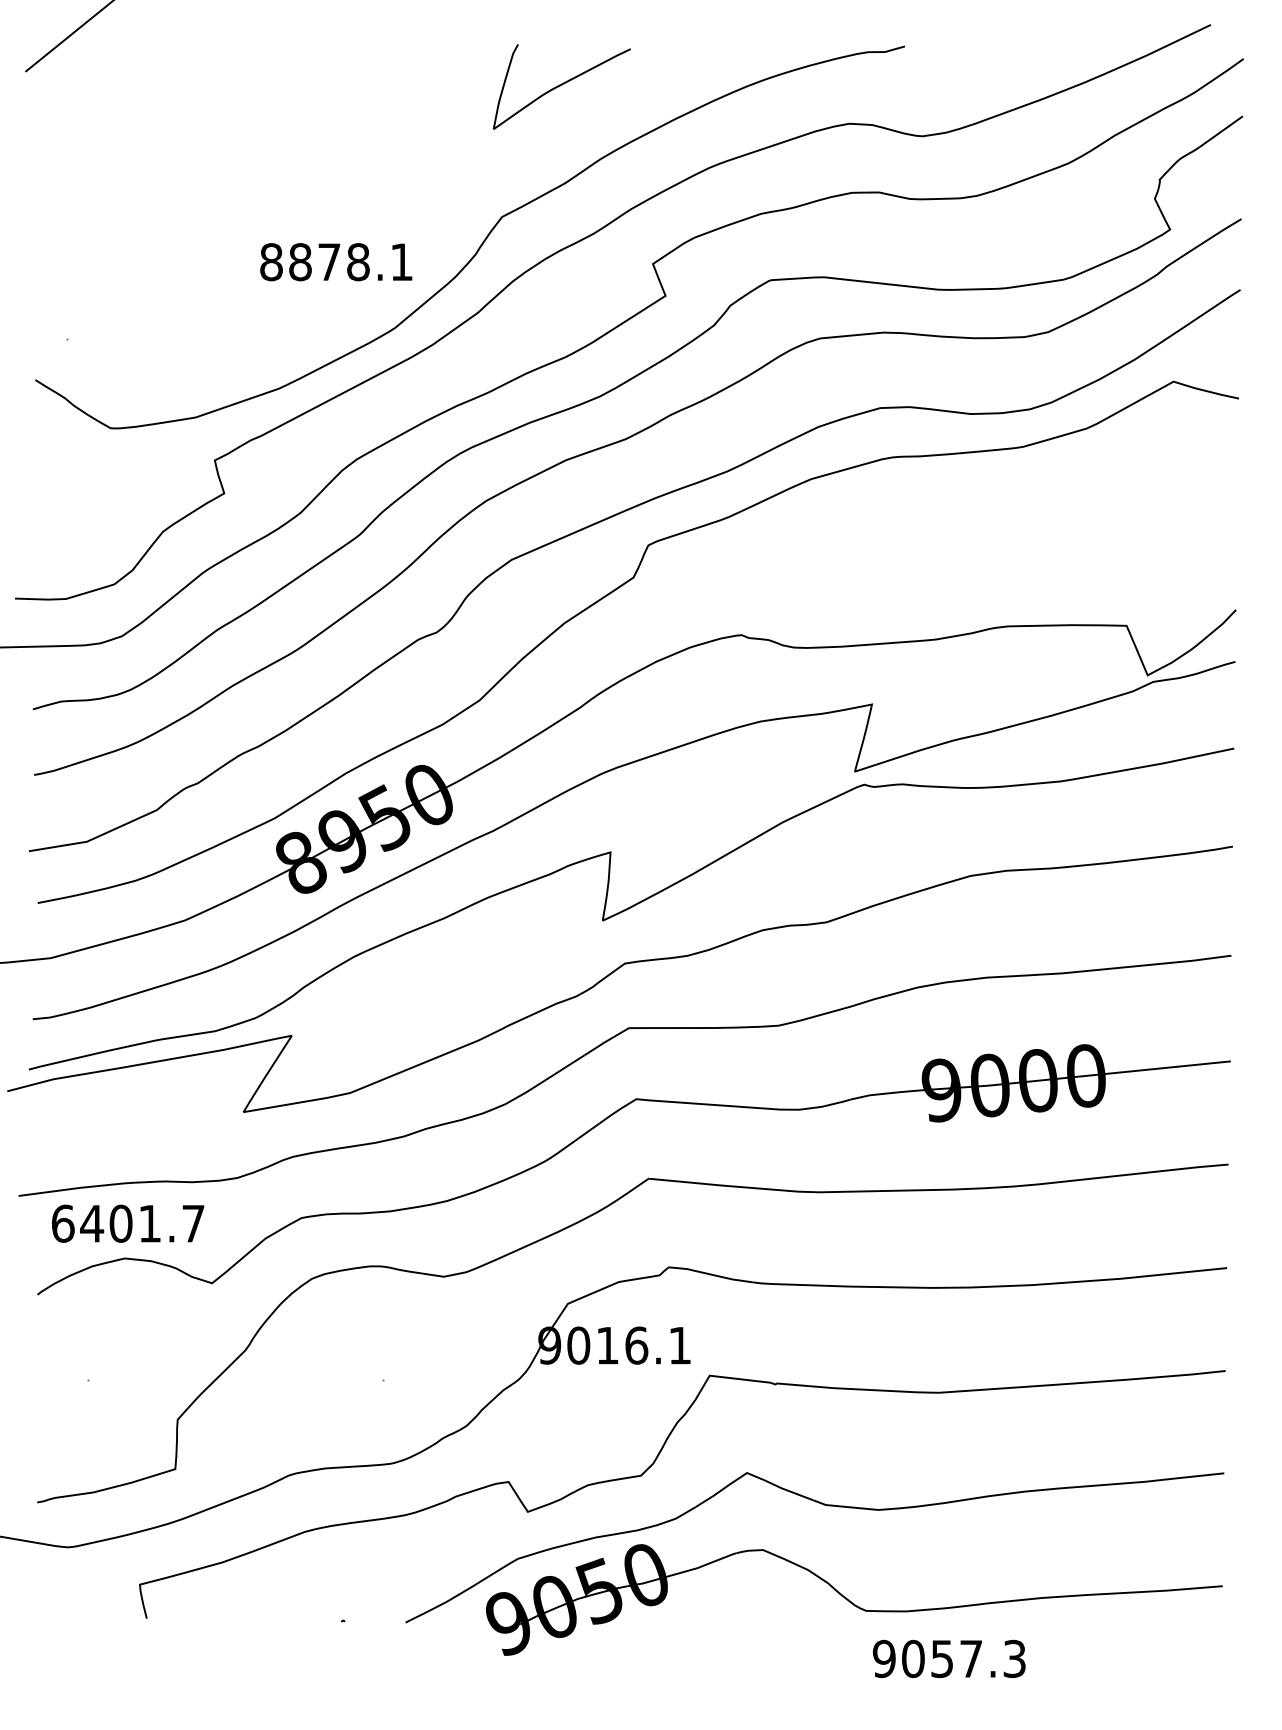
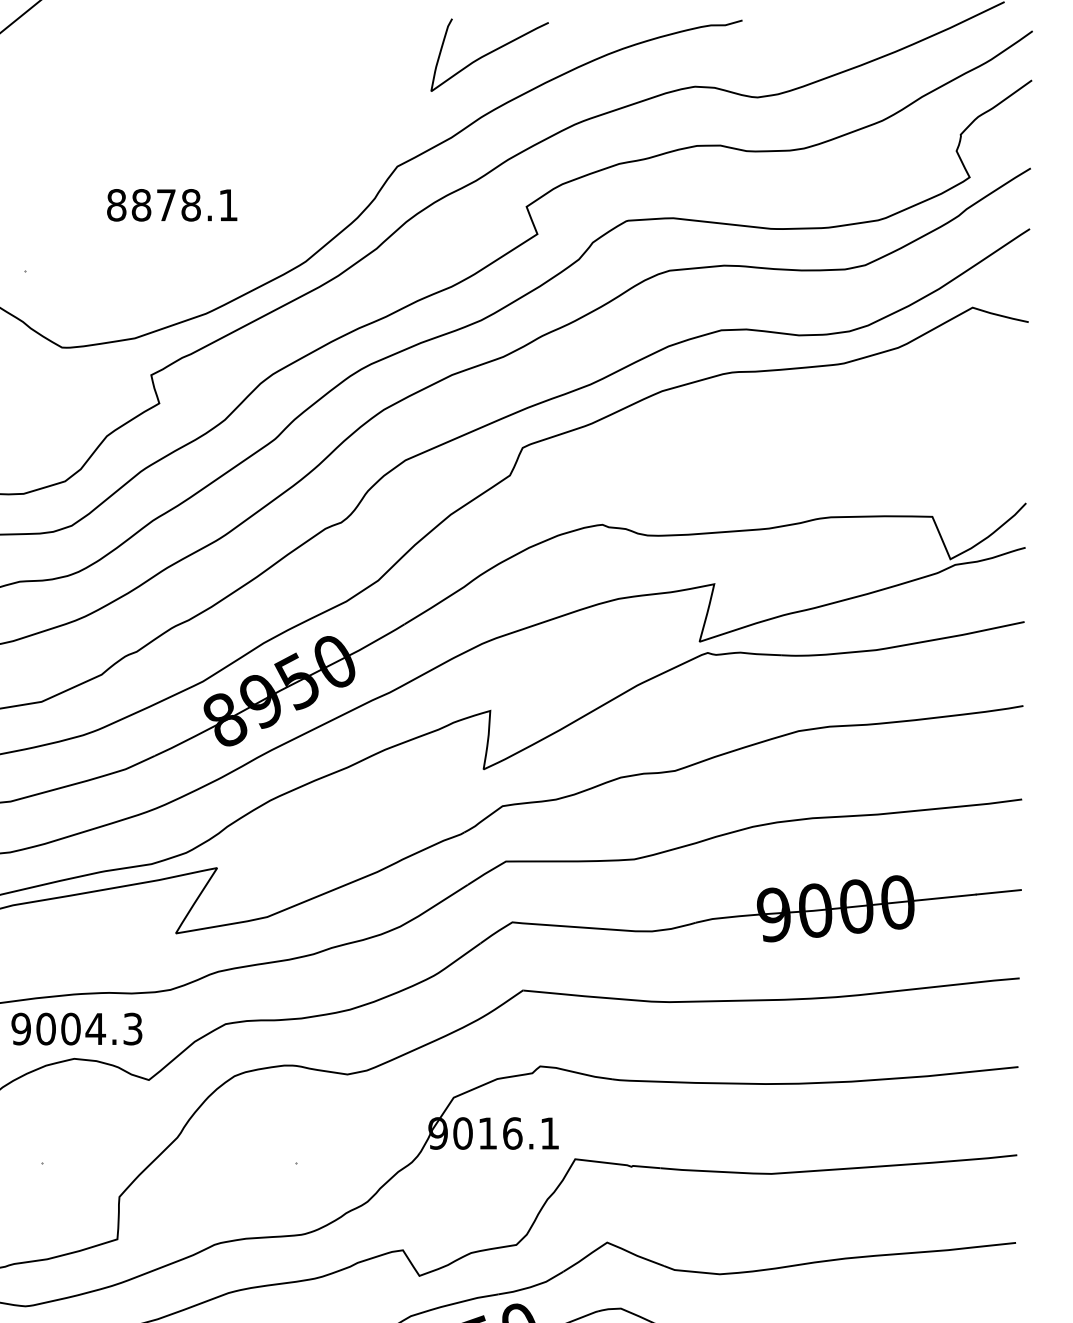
curve: (561, 85) -> (489, 53), moved
text: (336, 262) -> (172, 205), moved
text: (127, 1223) -> (76, 1028), 6401.7 -> 9004.3

